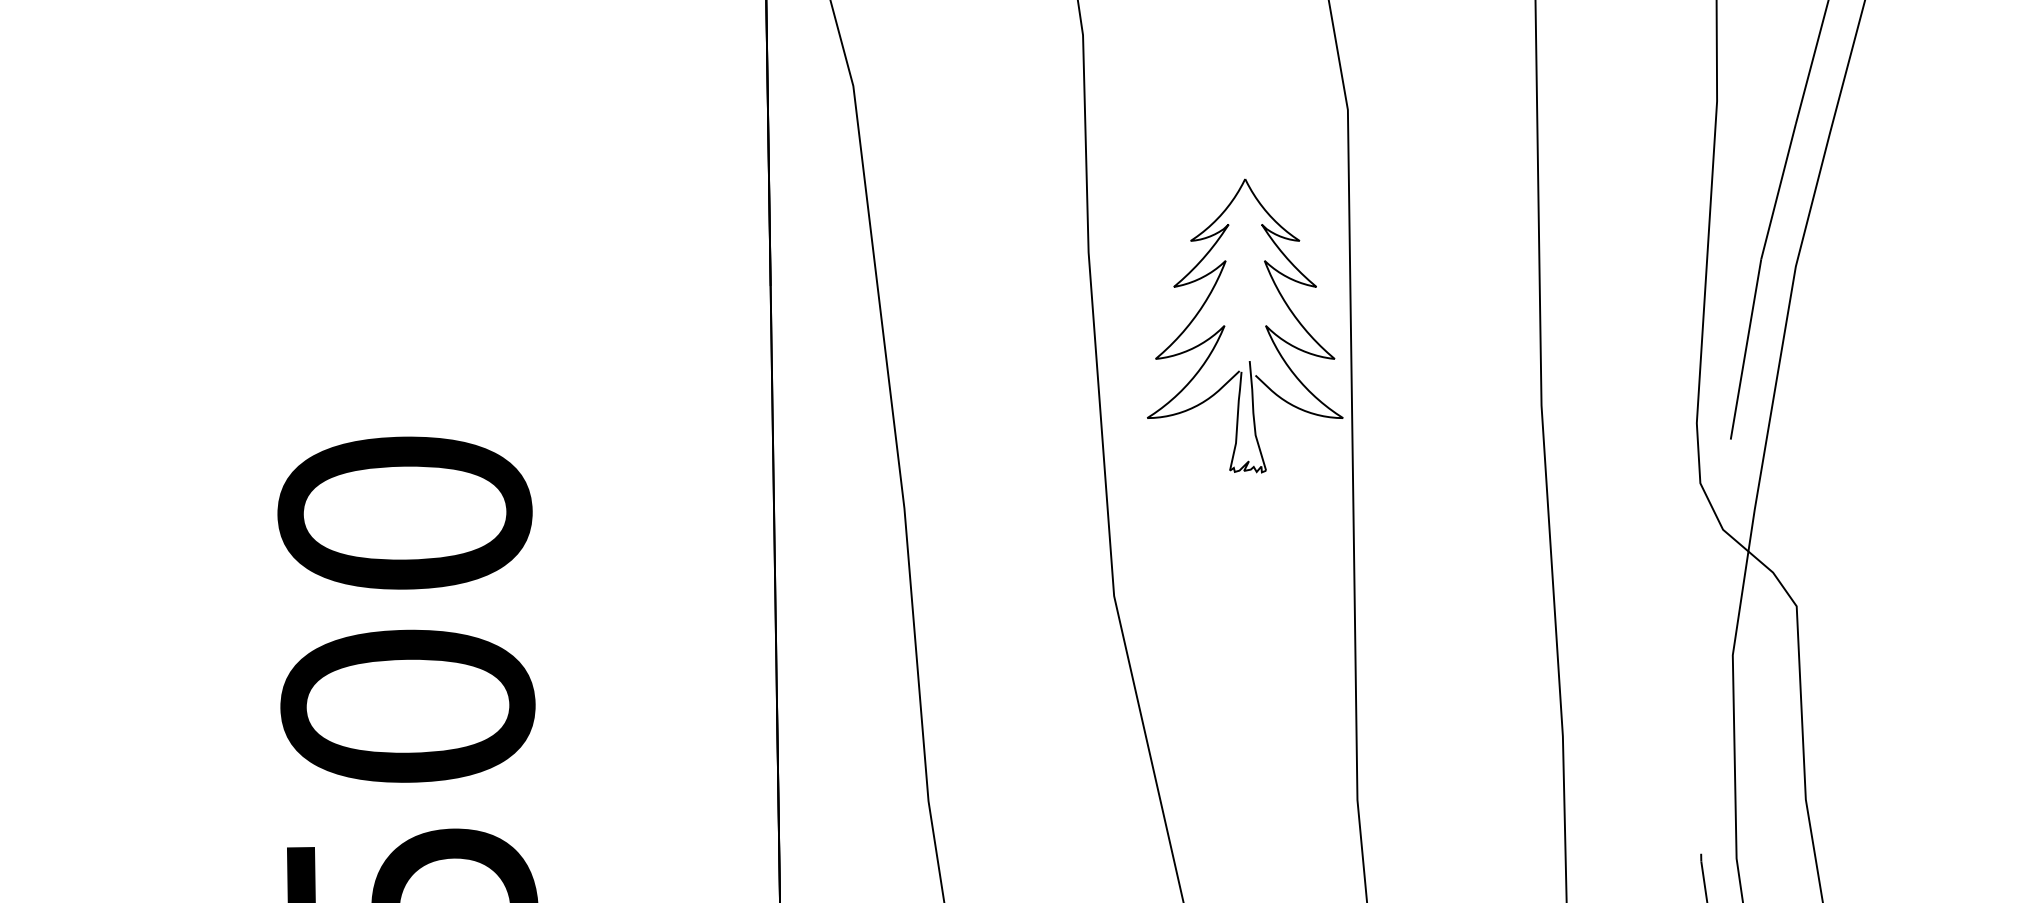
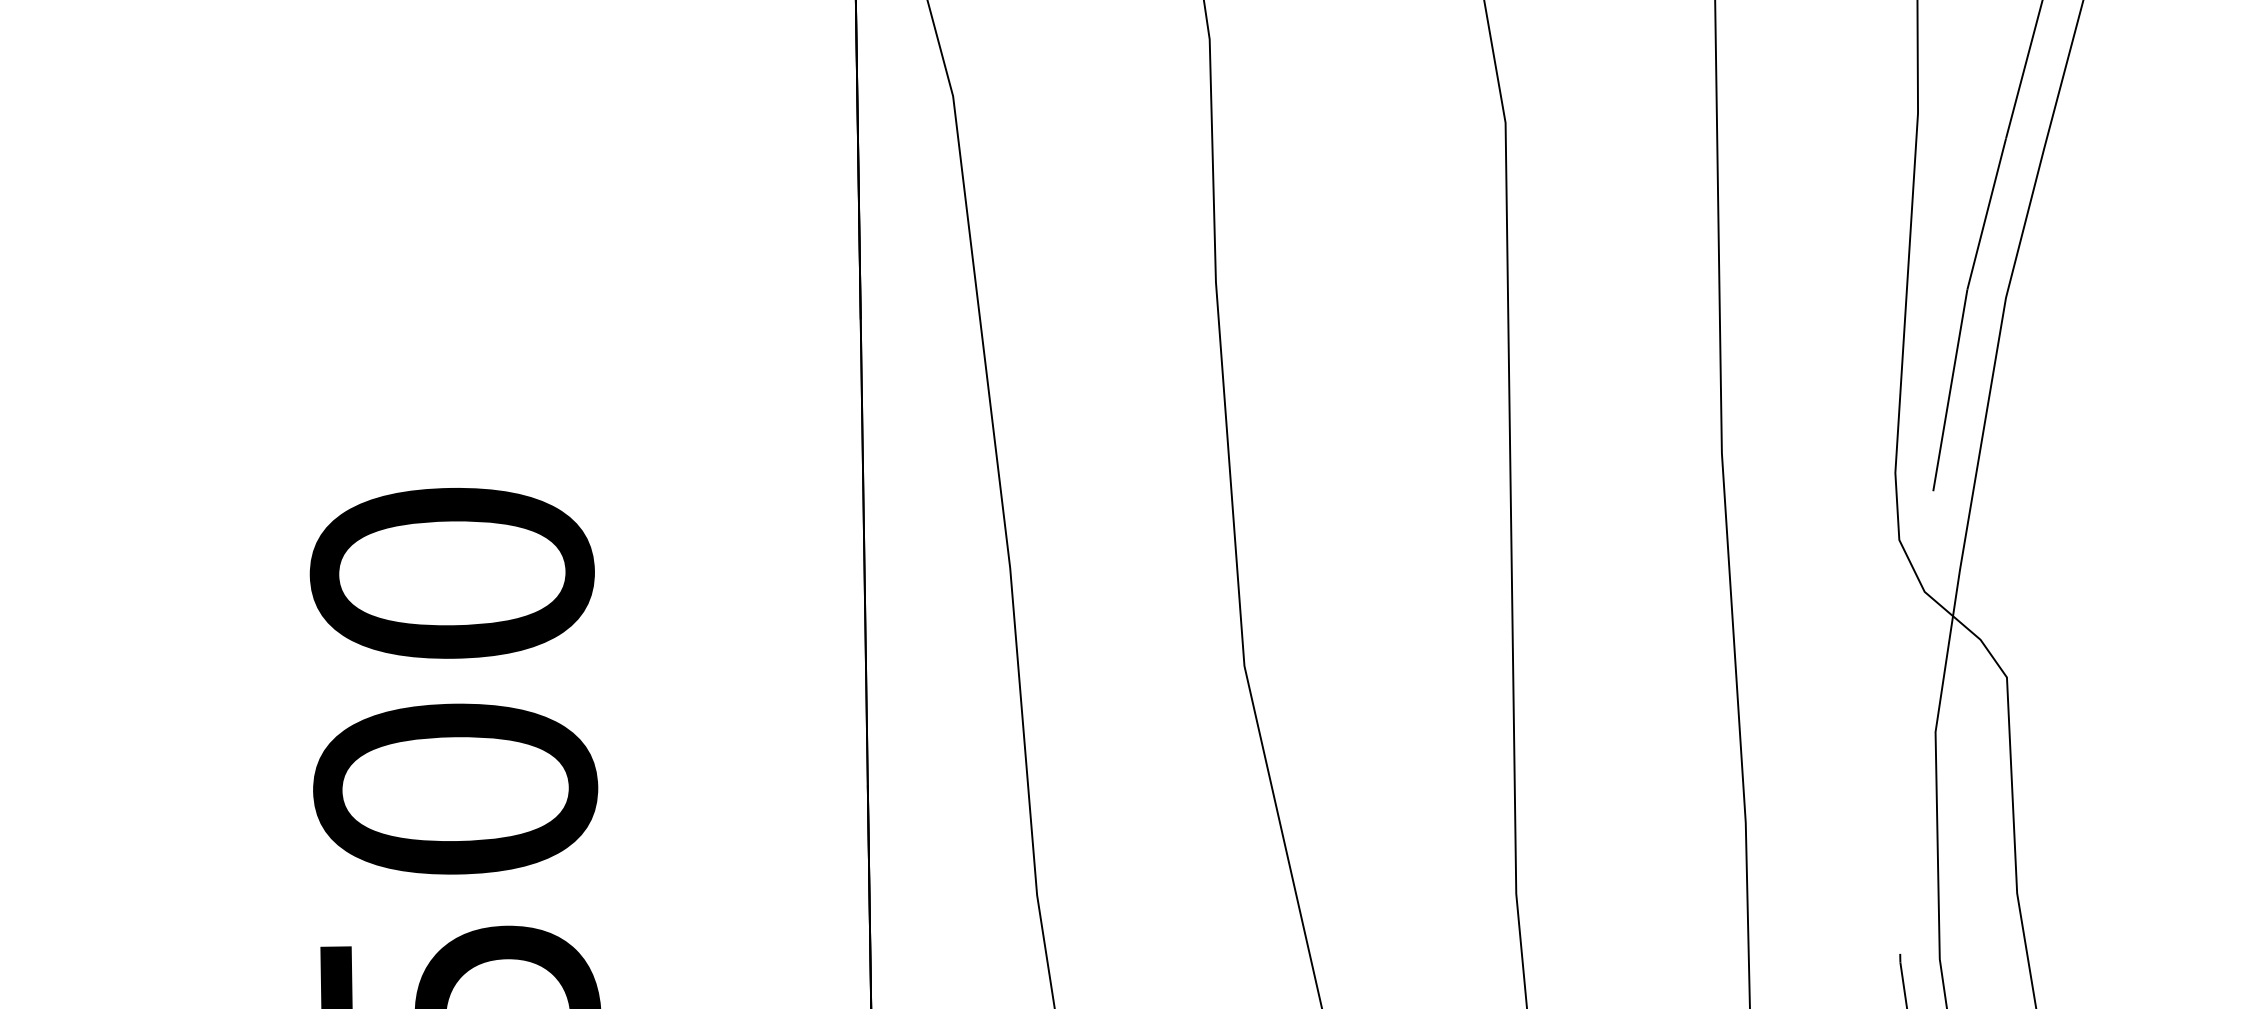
part: (1265, 325) -> (1413, 363), removed

